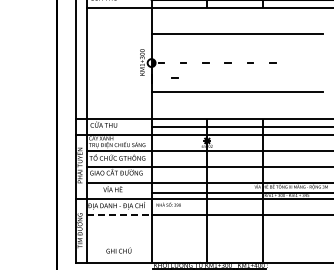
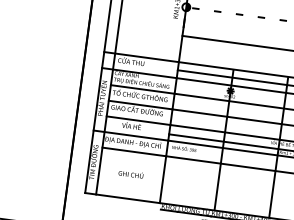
line: (174, 77) -> (206, 24), removed
line: (119, 214) -> (134, 151), dashed -> solid
text: (118, 250) -> (130, 174), moved

